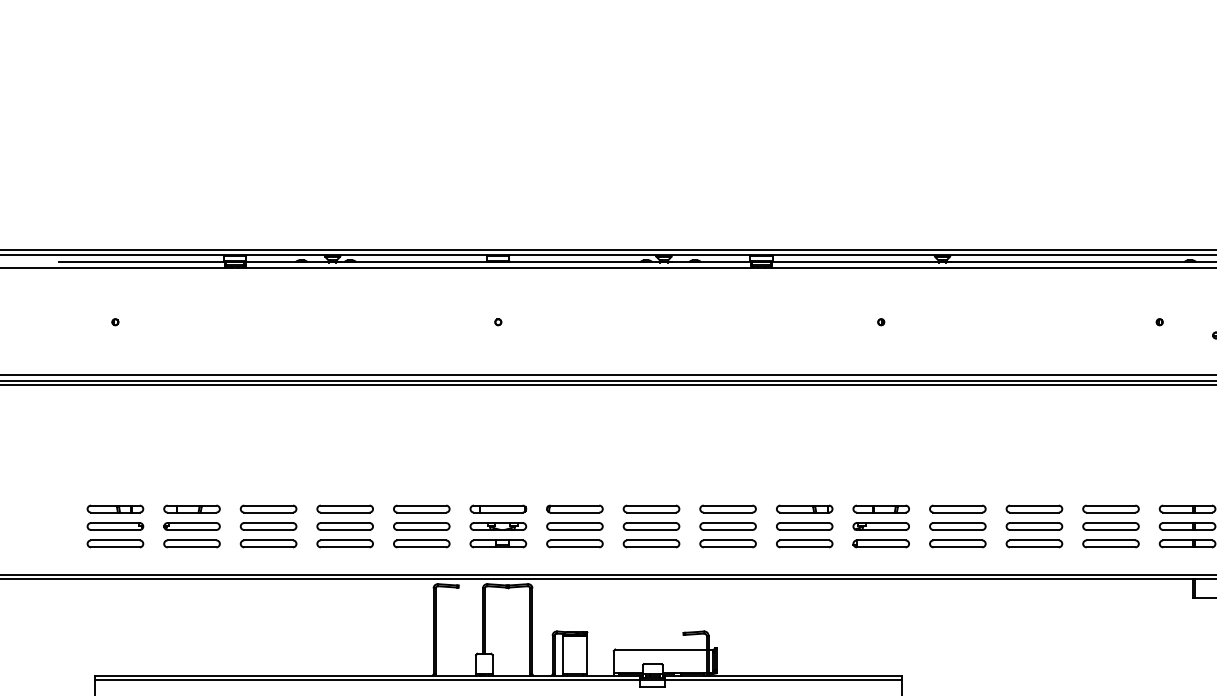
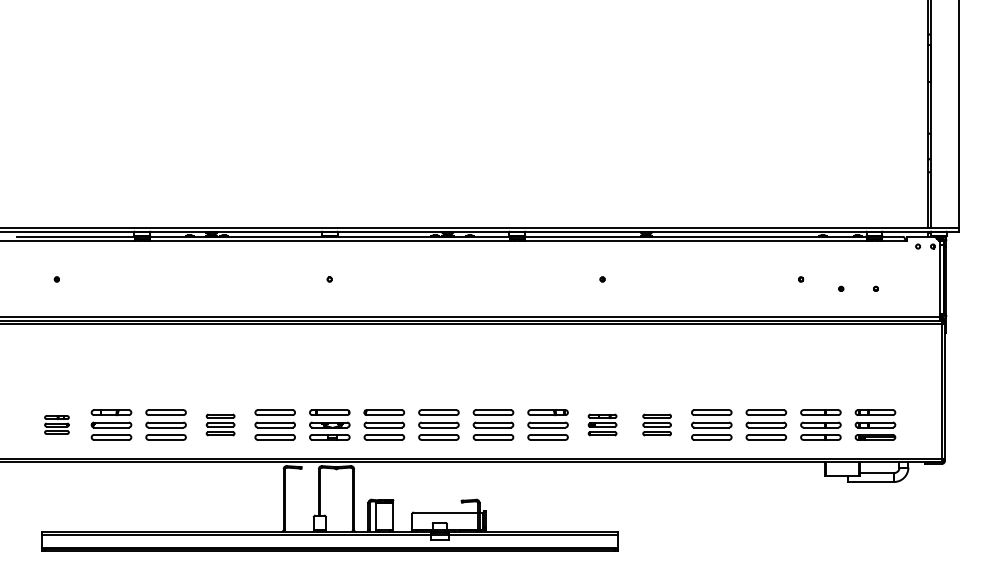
part: (114, 525) -> (56, 424), size x0.6
part: (344, 525) -> (220, 424), size x0.7
part: (881, 525) -> (602, 424), size x0.7
part: (956, 525) -> (656, 424), size x0.7

